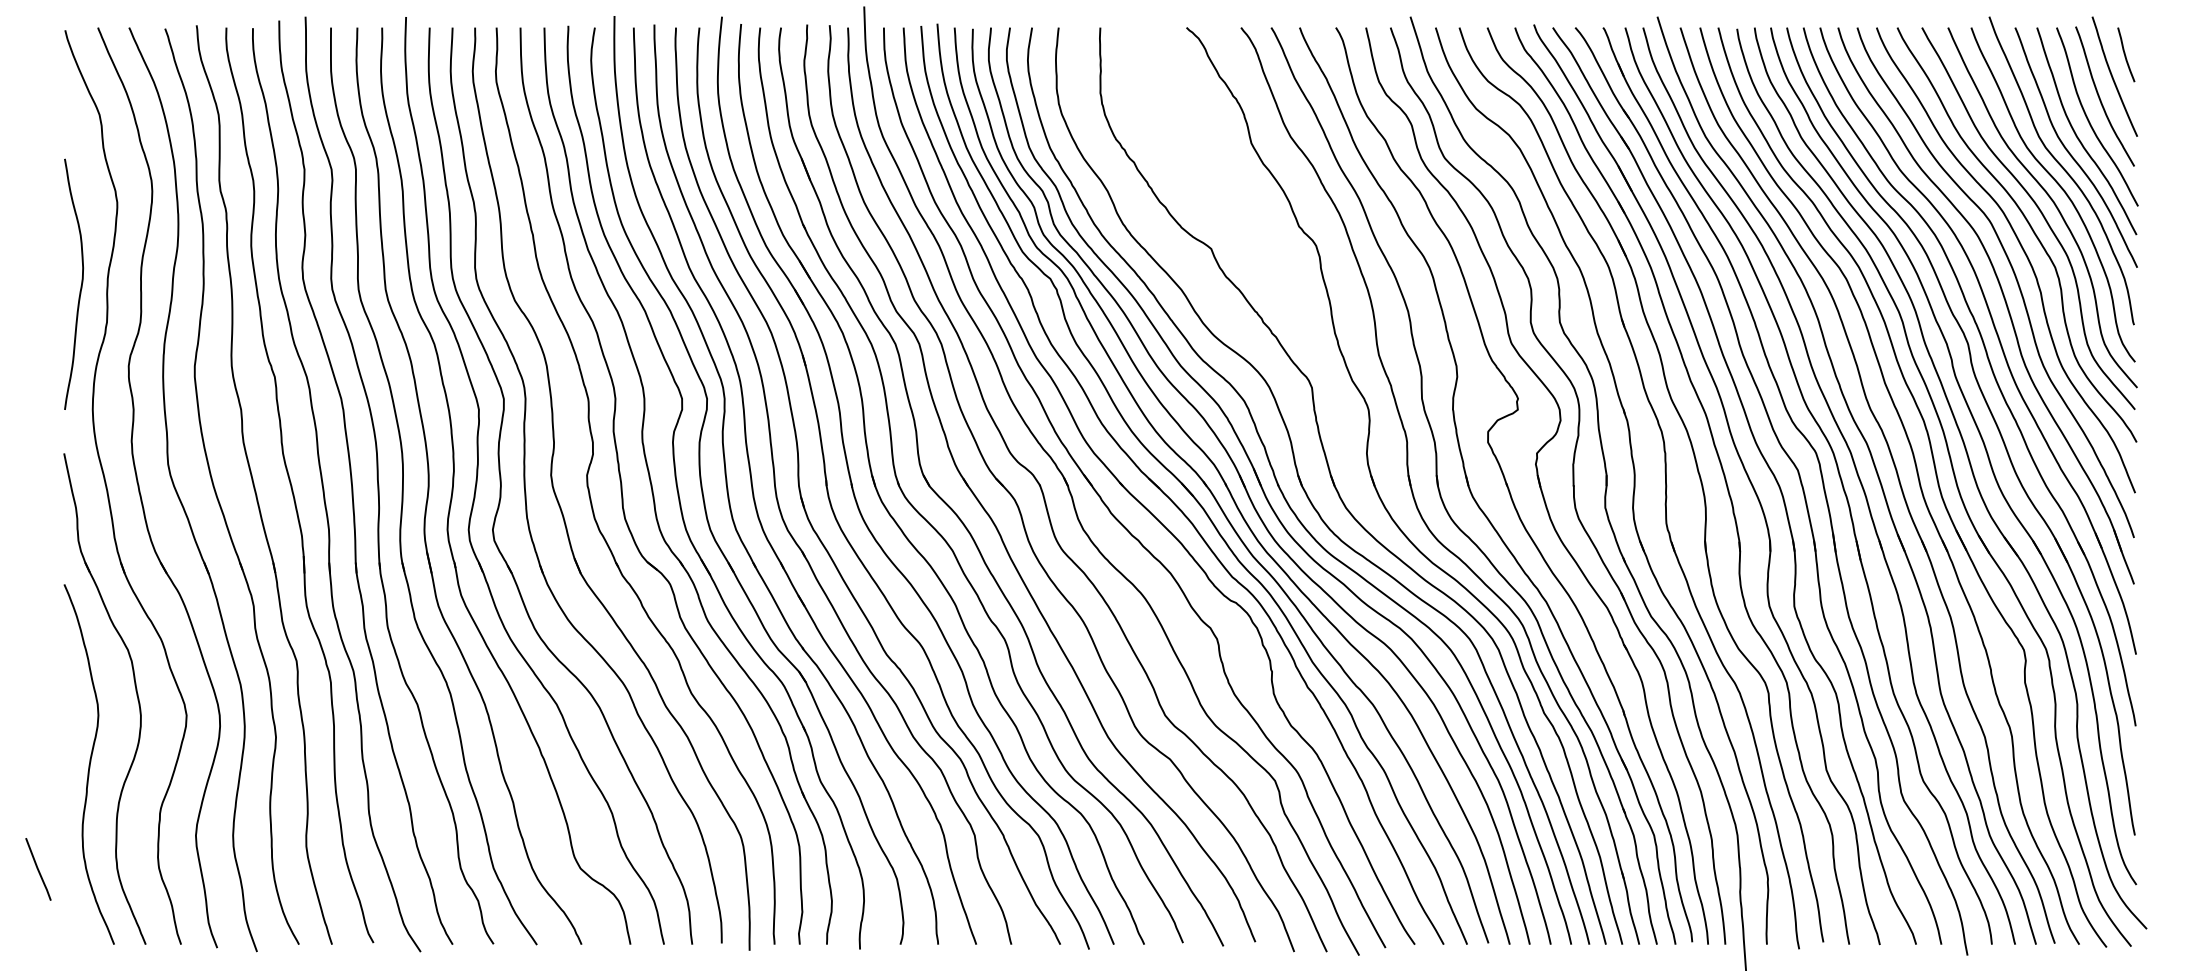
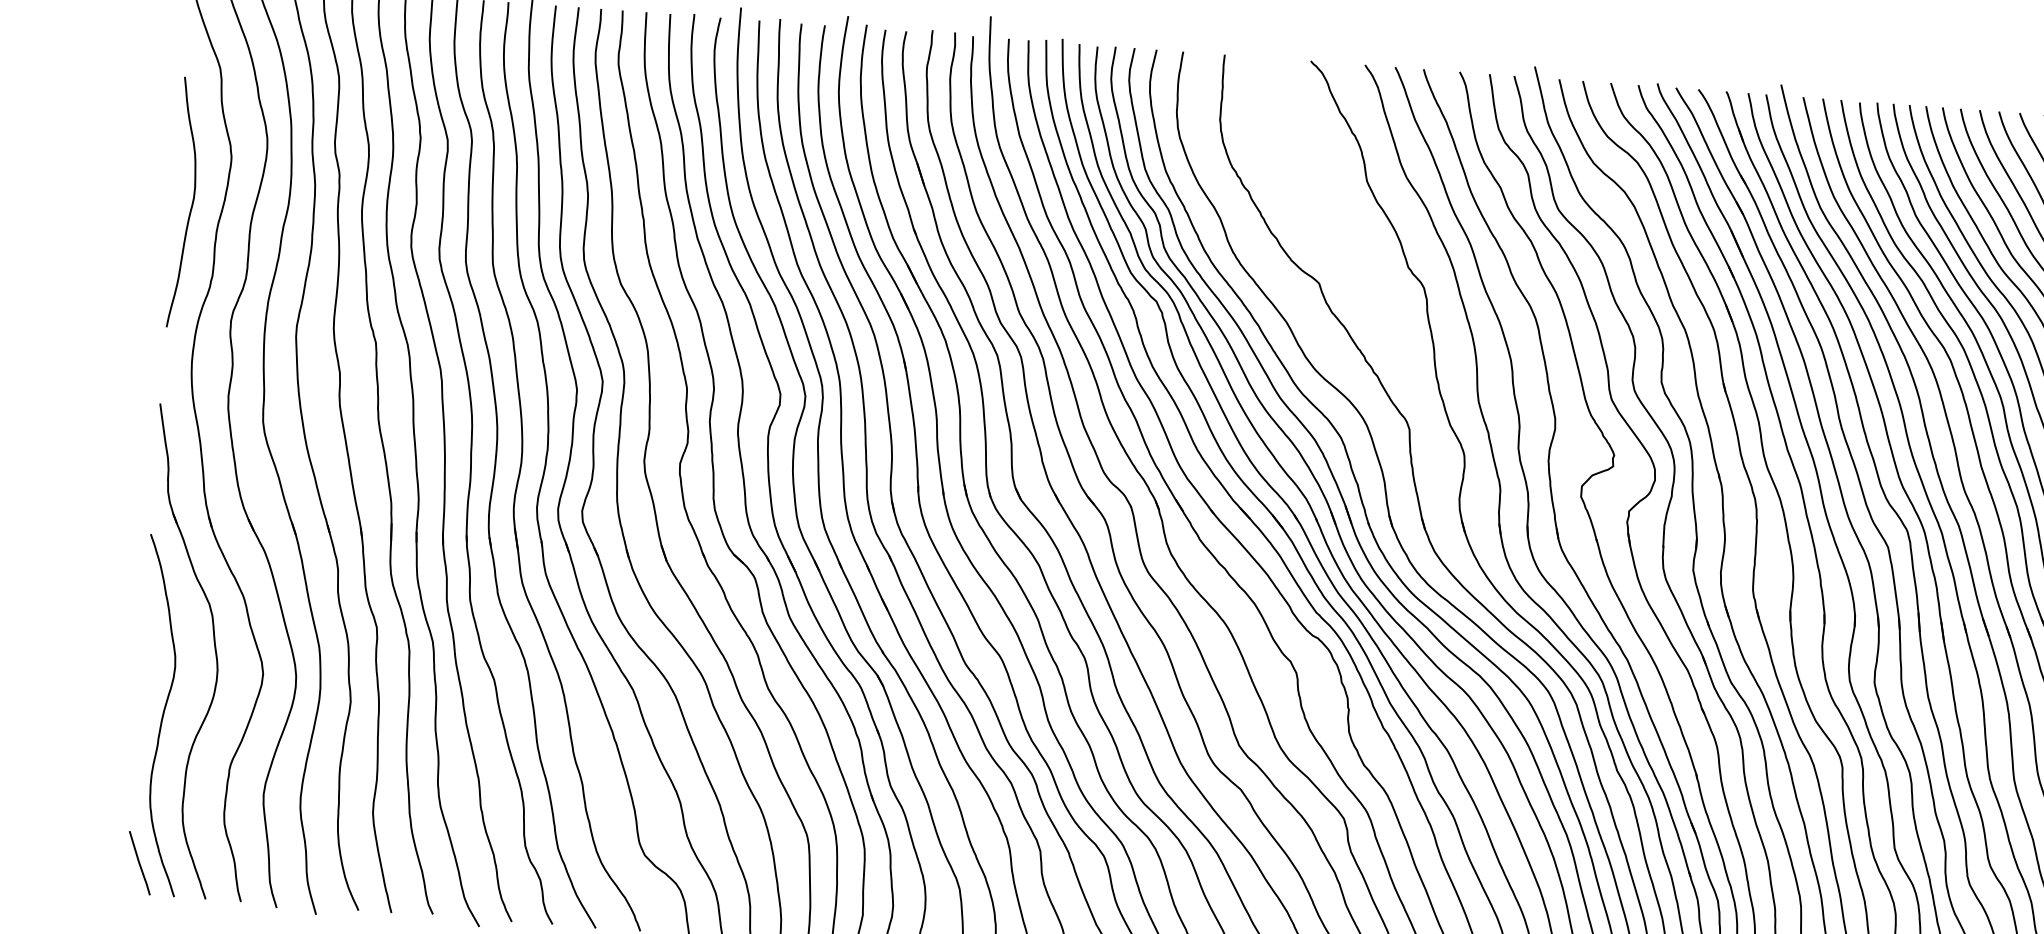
curve: (80, 285) -> (191, 204), moved
line: (38, 869) -> (139, 863), moved

